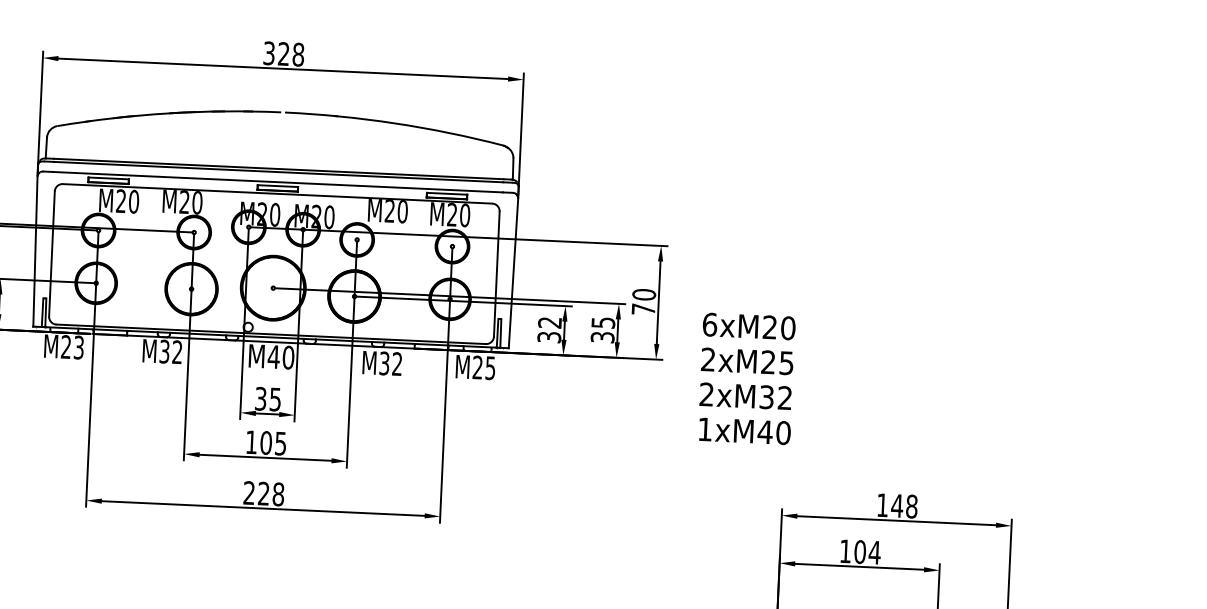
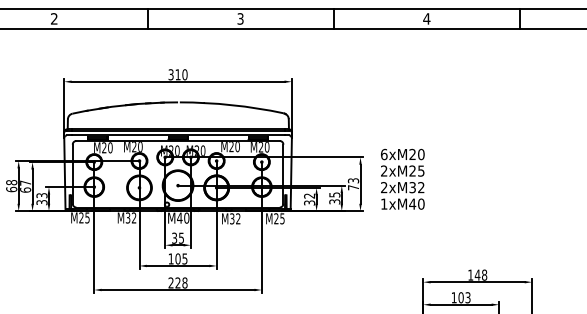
text: (291, 53) -> (181, 74), 328 -> 310
text: (644, 294) -> (353, 180), 70 -> 73
text: (78, 346) -> (87, 217), M23 -> M25
text: (746, 377) -> (402, 178), moved
text: (873, 552) -> (467, 297), 104 -> 103

